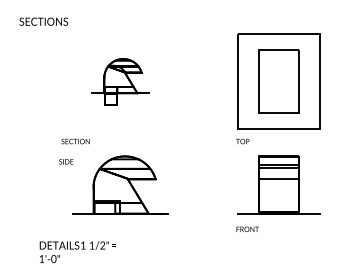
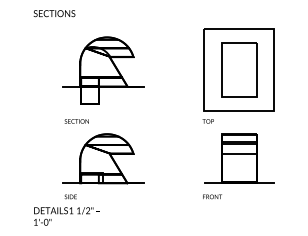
text: (43, 21) -> (54, 13), moved
part: (120, 82) -> (103, 70), size x1.67
text: (75, 141) -> (76, 121), moved
text: (65, 161) -> (70, 196), moved

